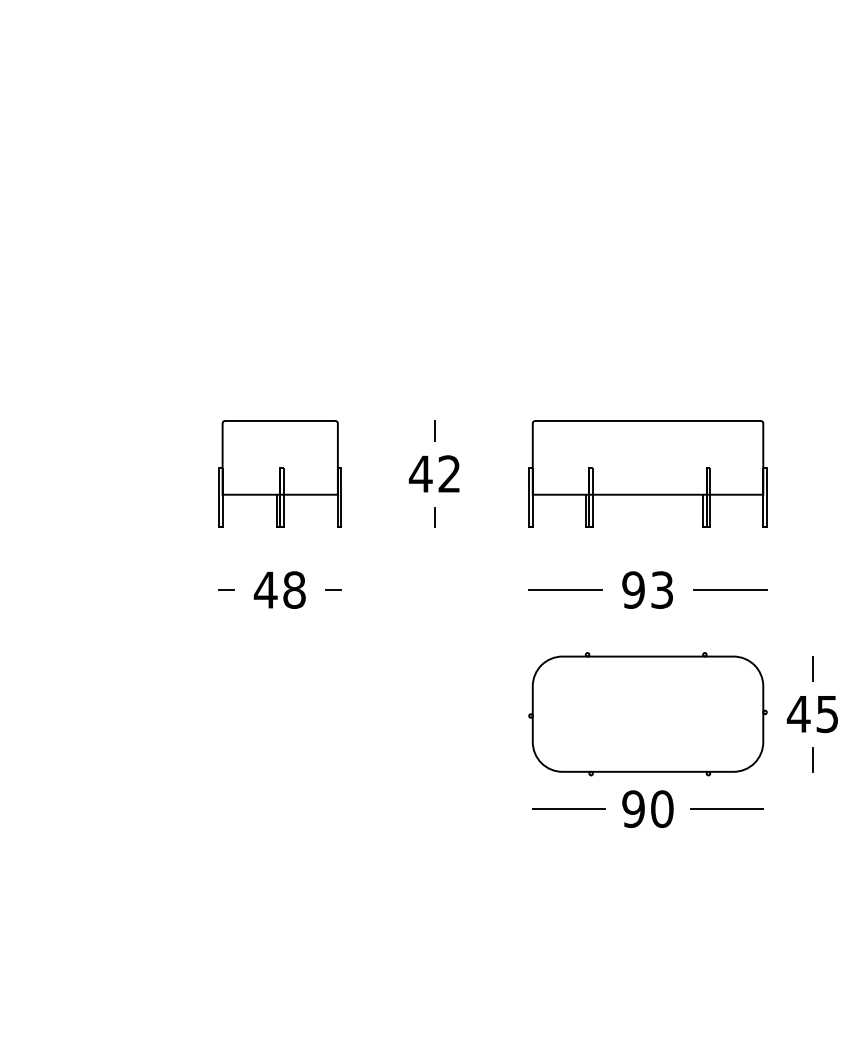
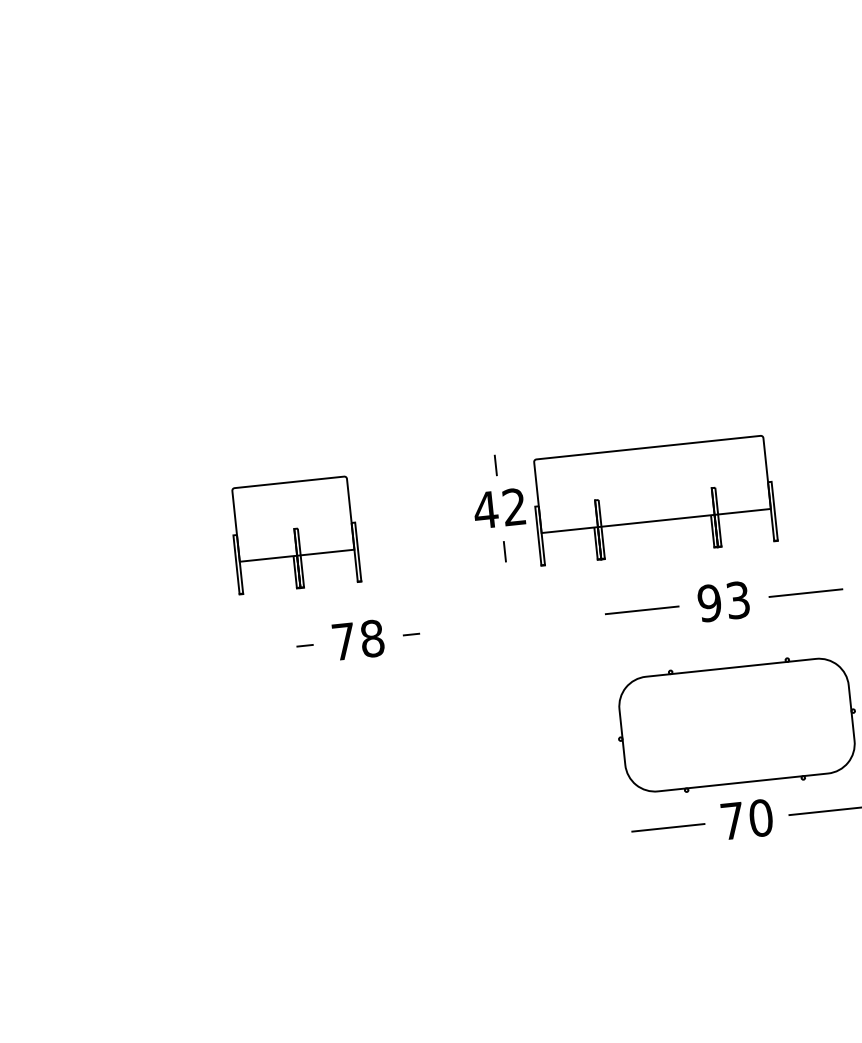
part: (279, 473) -> (294, 534), moved
part: (647, 473) -> (653, 499), moved
text: (265, 589) -> (343, 641), 48 -> 78
text: (633, 808) -> (732, 820), 90 -> 70

